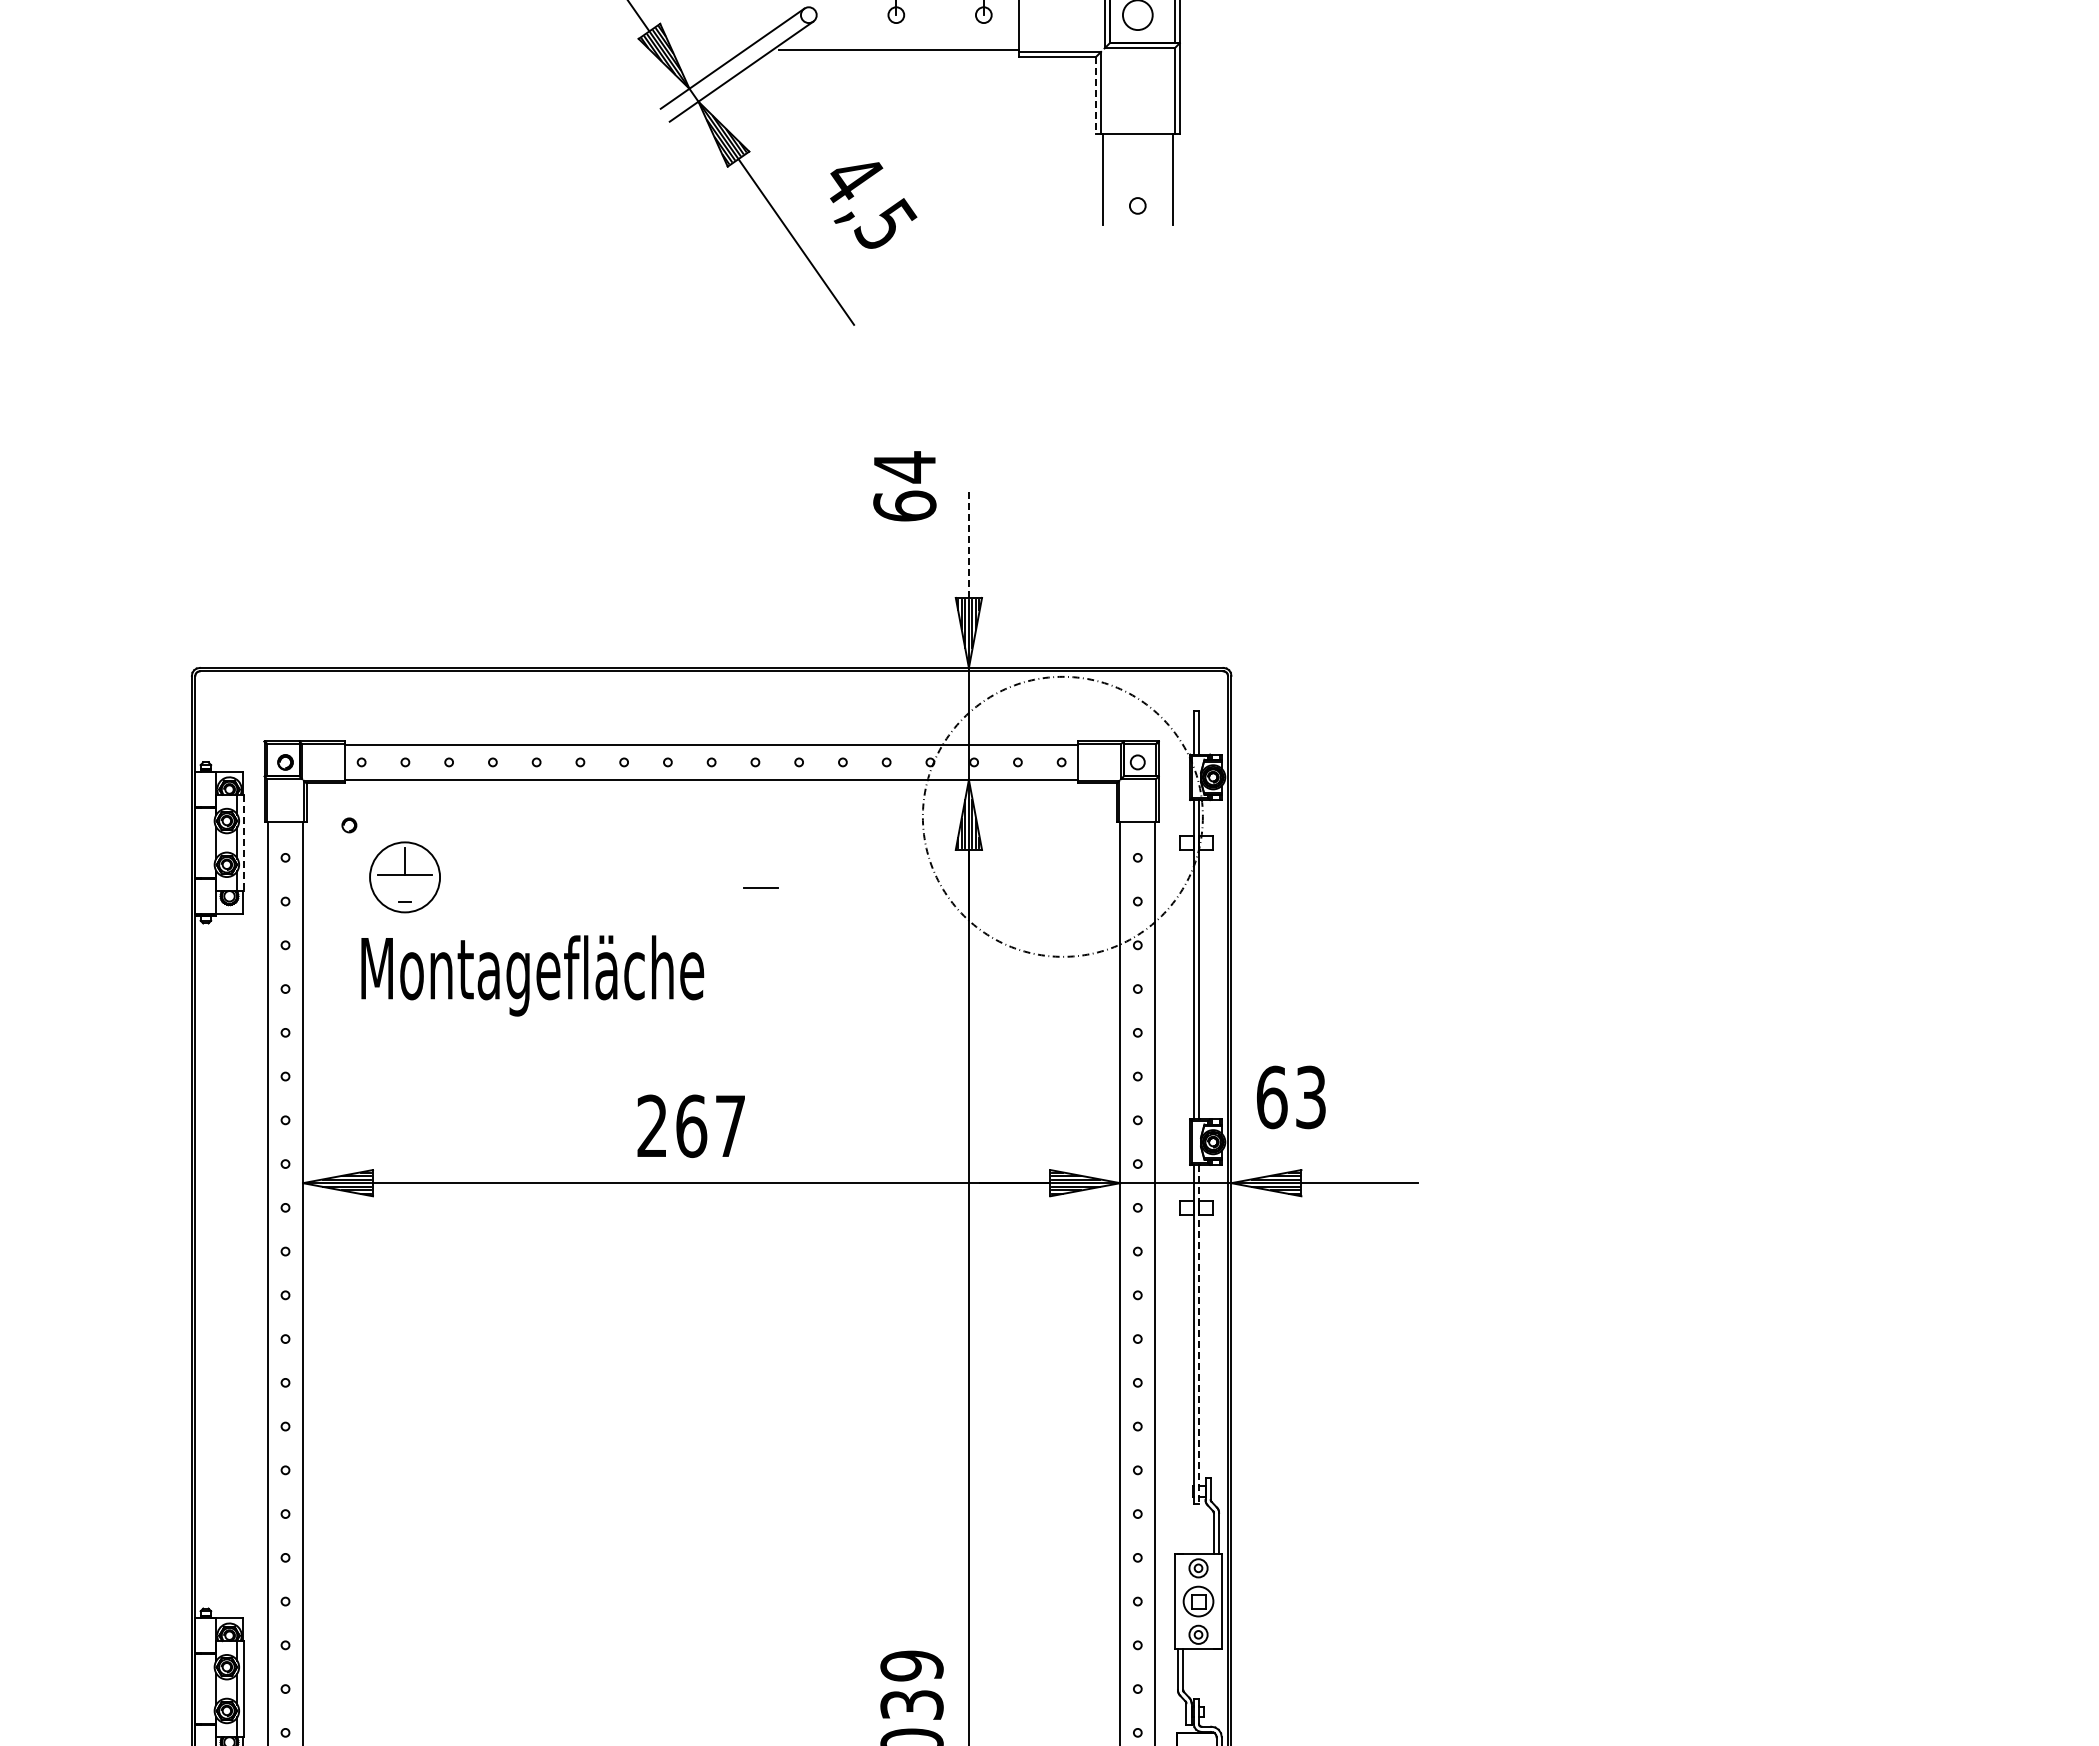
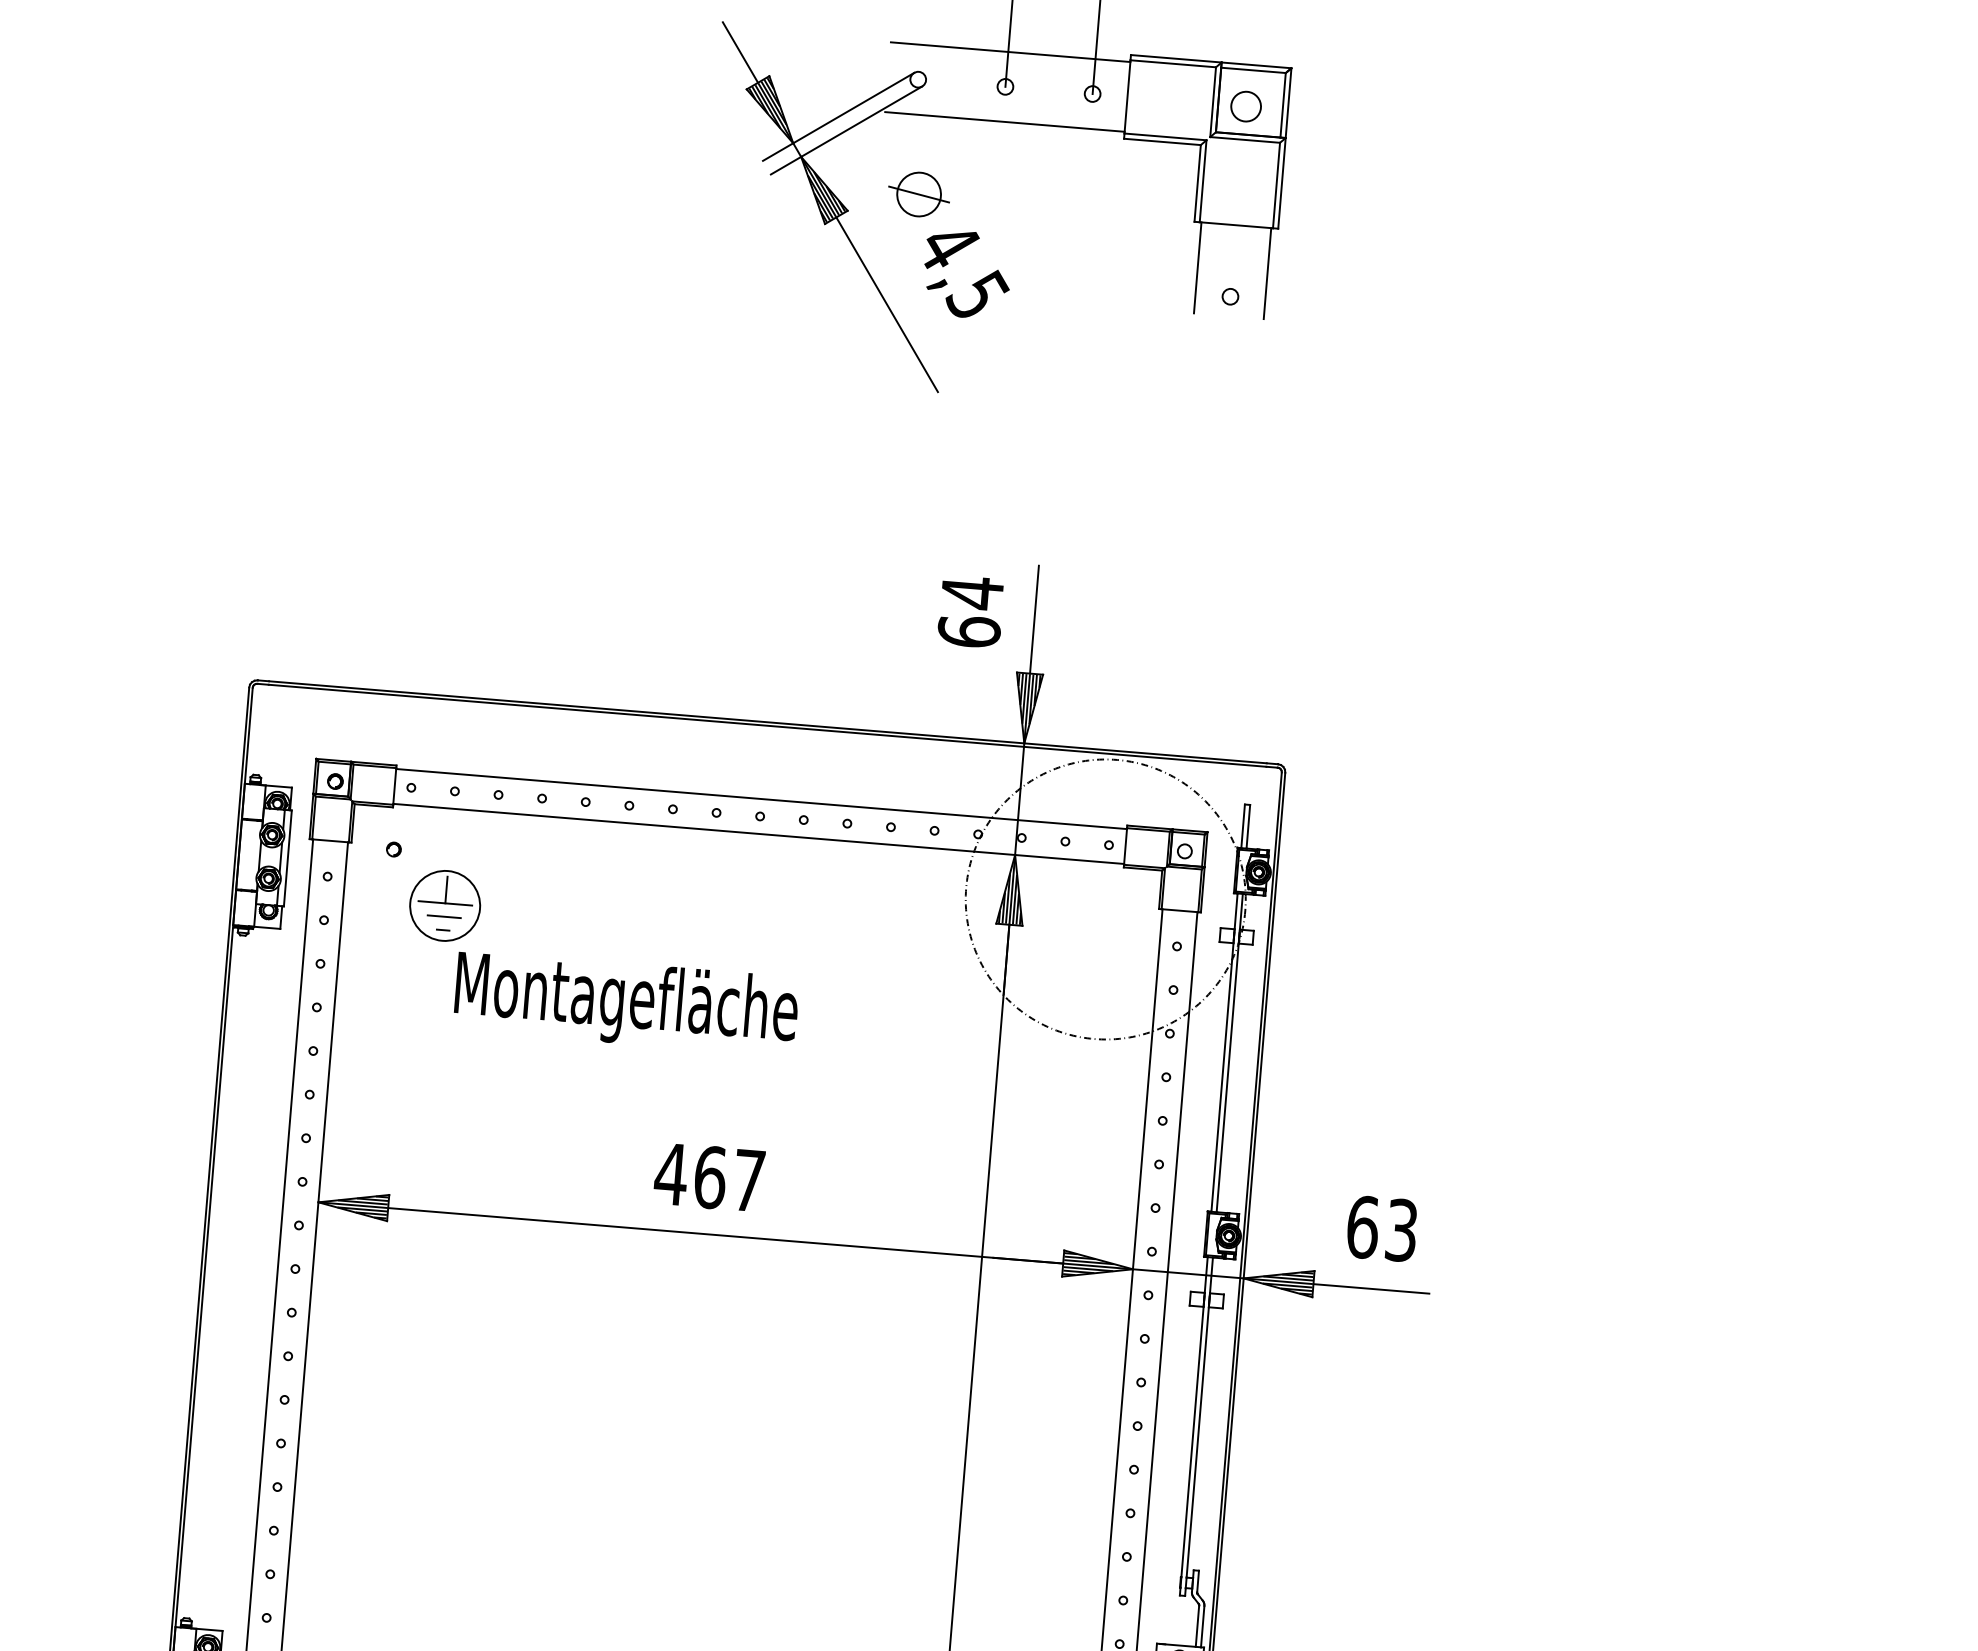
line: (1095, 95) -> (1197, 183), dashed -> solid
part: (818, 129) -> (918, 194), added
text: (904, 486) -> (970, 612), moved
line: (968, 543) -> (1034, 619), dashed -> solid
line: (244, 843) -> (287, 858), dashed -> solid
line: (760, 887) -> (443, 915), moved
text: (532, 975) -> (626, 1003), moved
text: (1291, 1097) -> (1382, 1228), moved
text: (652, 1125) -> (671, 1173), 267 -> 467
line: (1199, 1334) -> (1199, 1426), dashed -> solid

